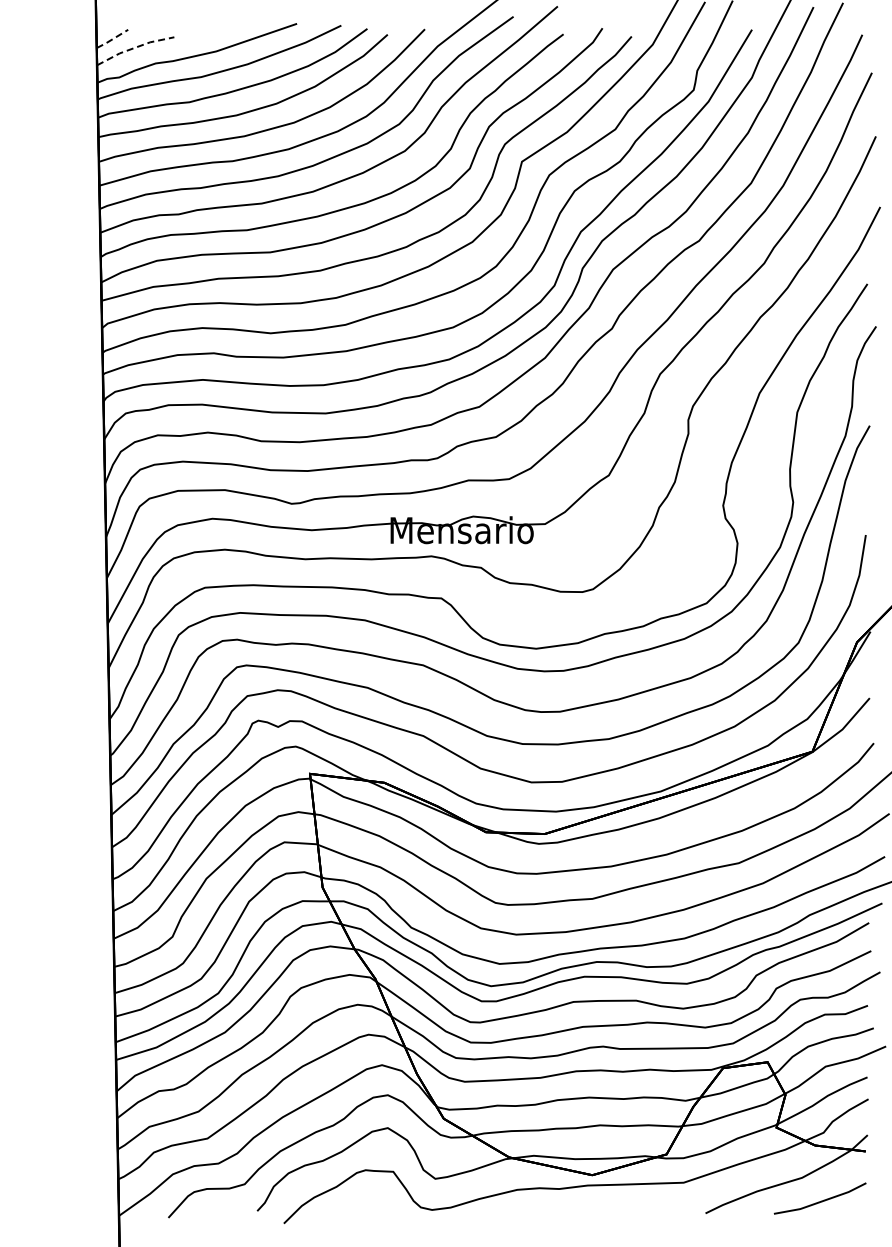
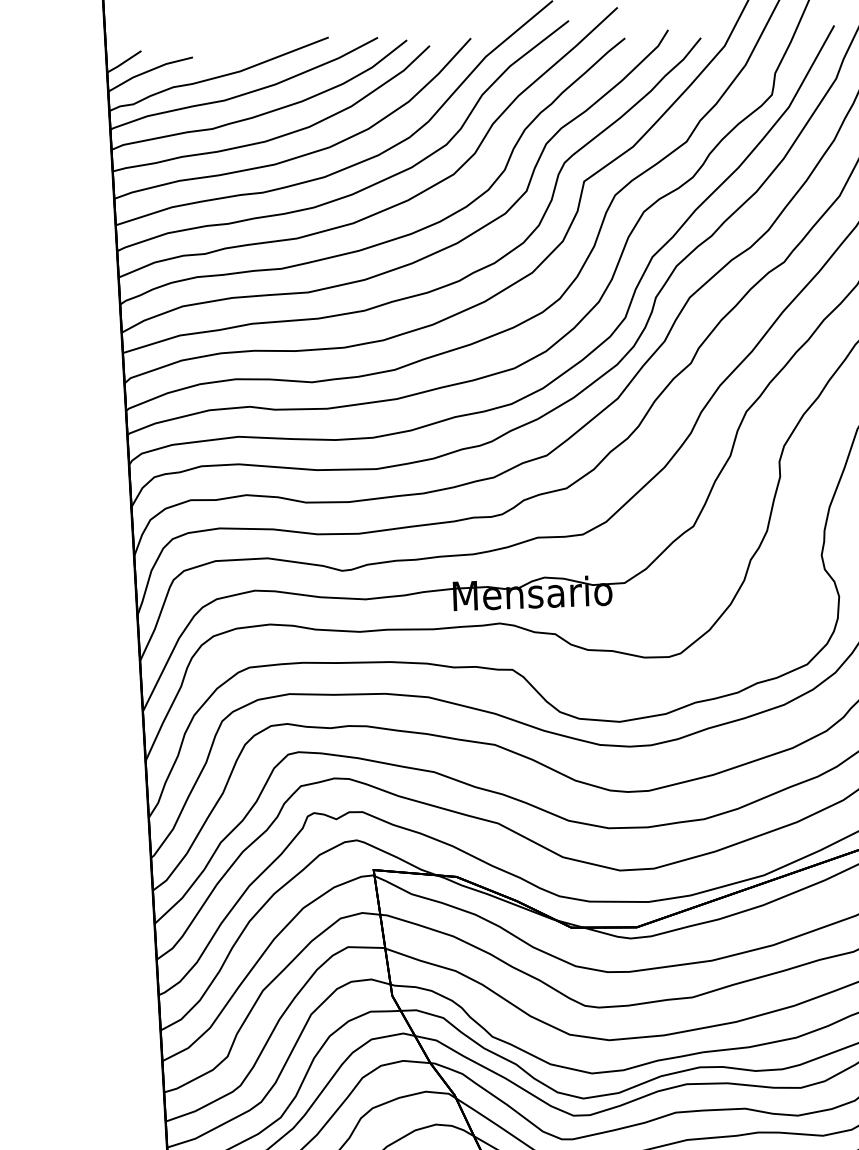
line: (112, 39) -> (124, 62), dashed -> solid
line: (134, 48) -> (149, 71), dashed -> solid

